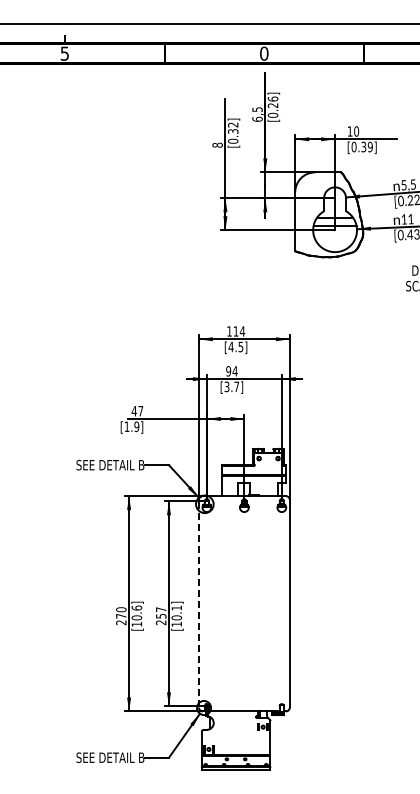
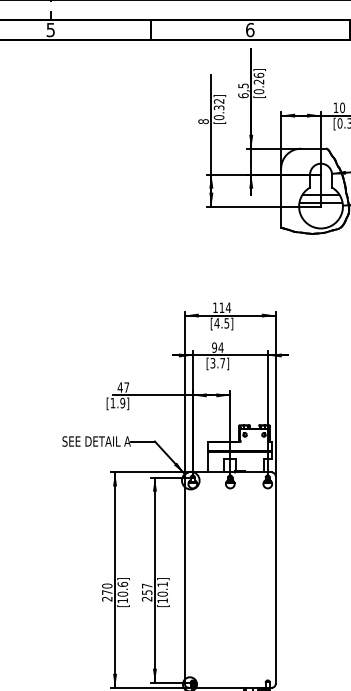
text: (264, 53) -> (250, 29), 0 -> 6
text: (141, 465) -> (127, 441), SEE DETAIL B -> SEE DETAIL A
line: (198, 603) -> (184, 579), dashed -> solid

